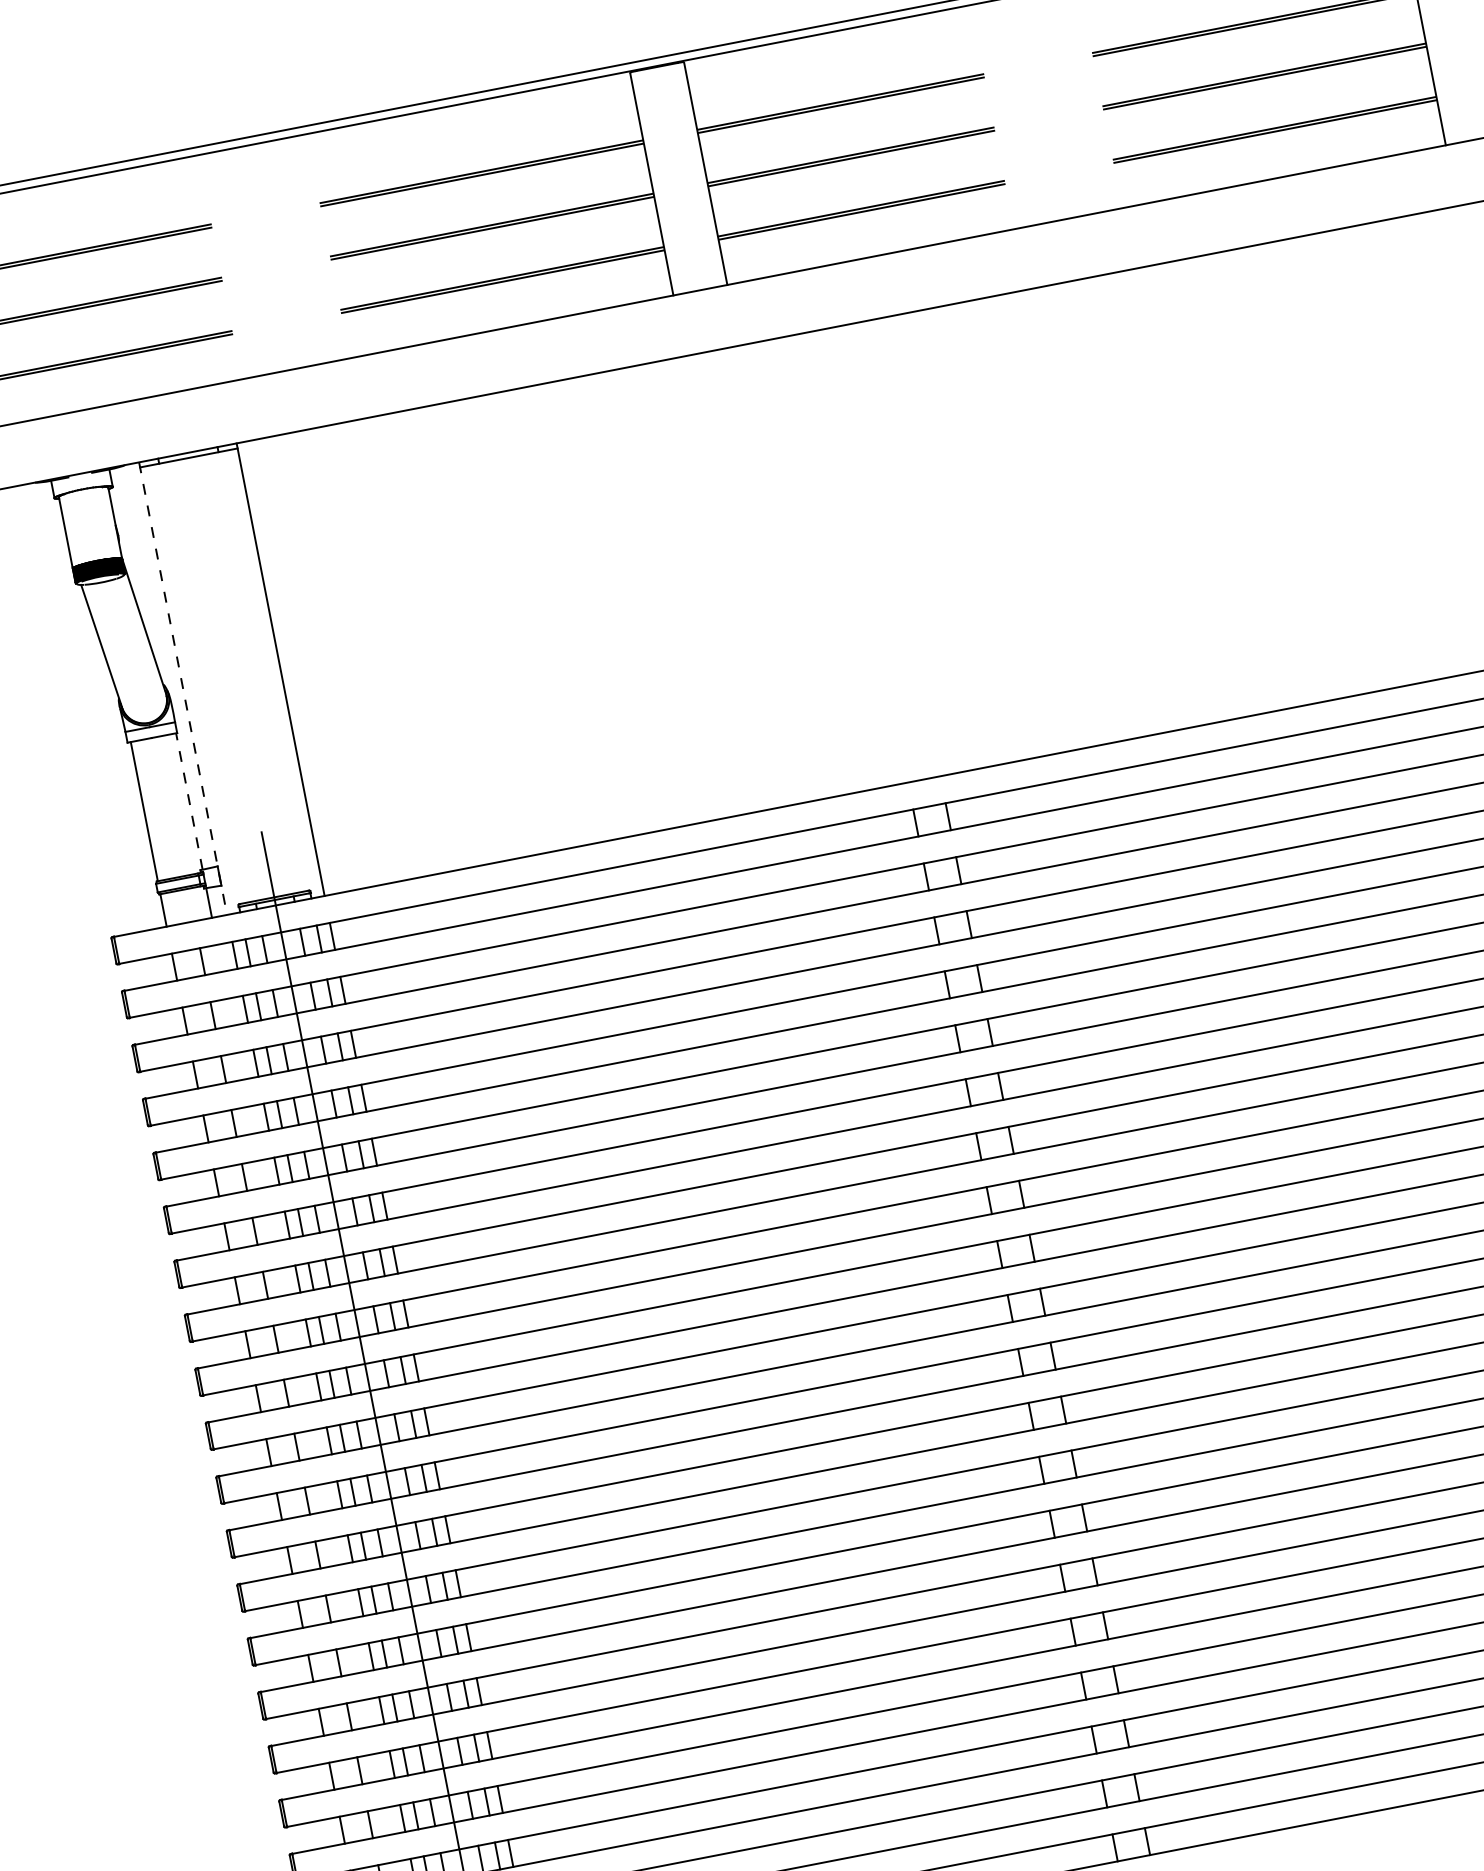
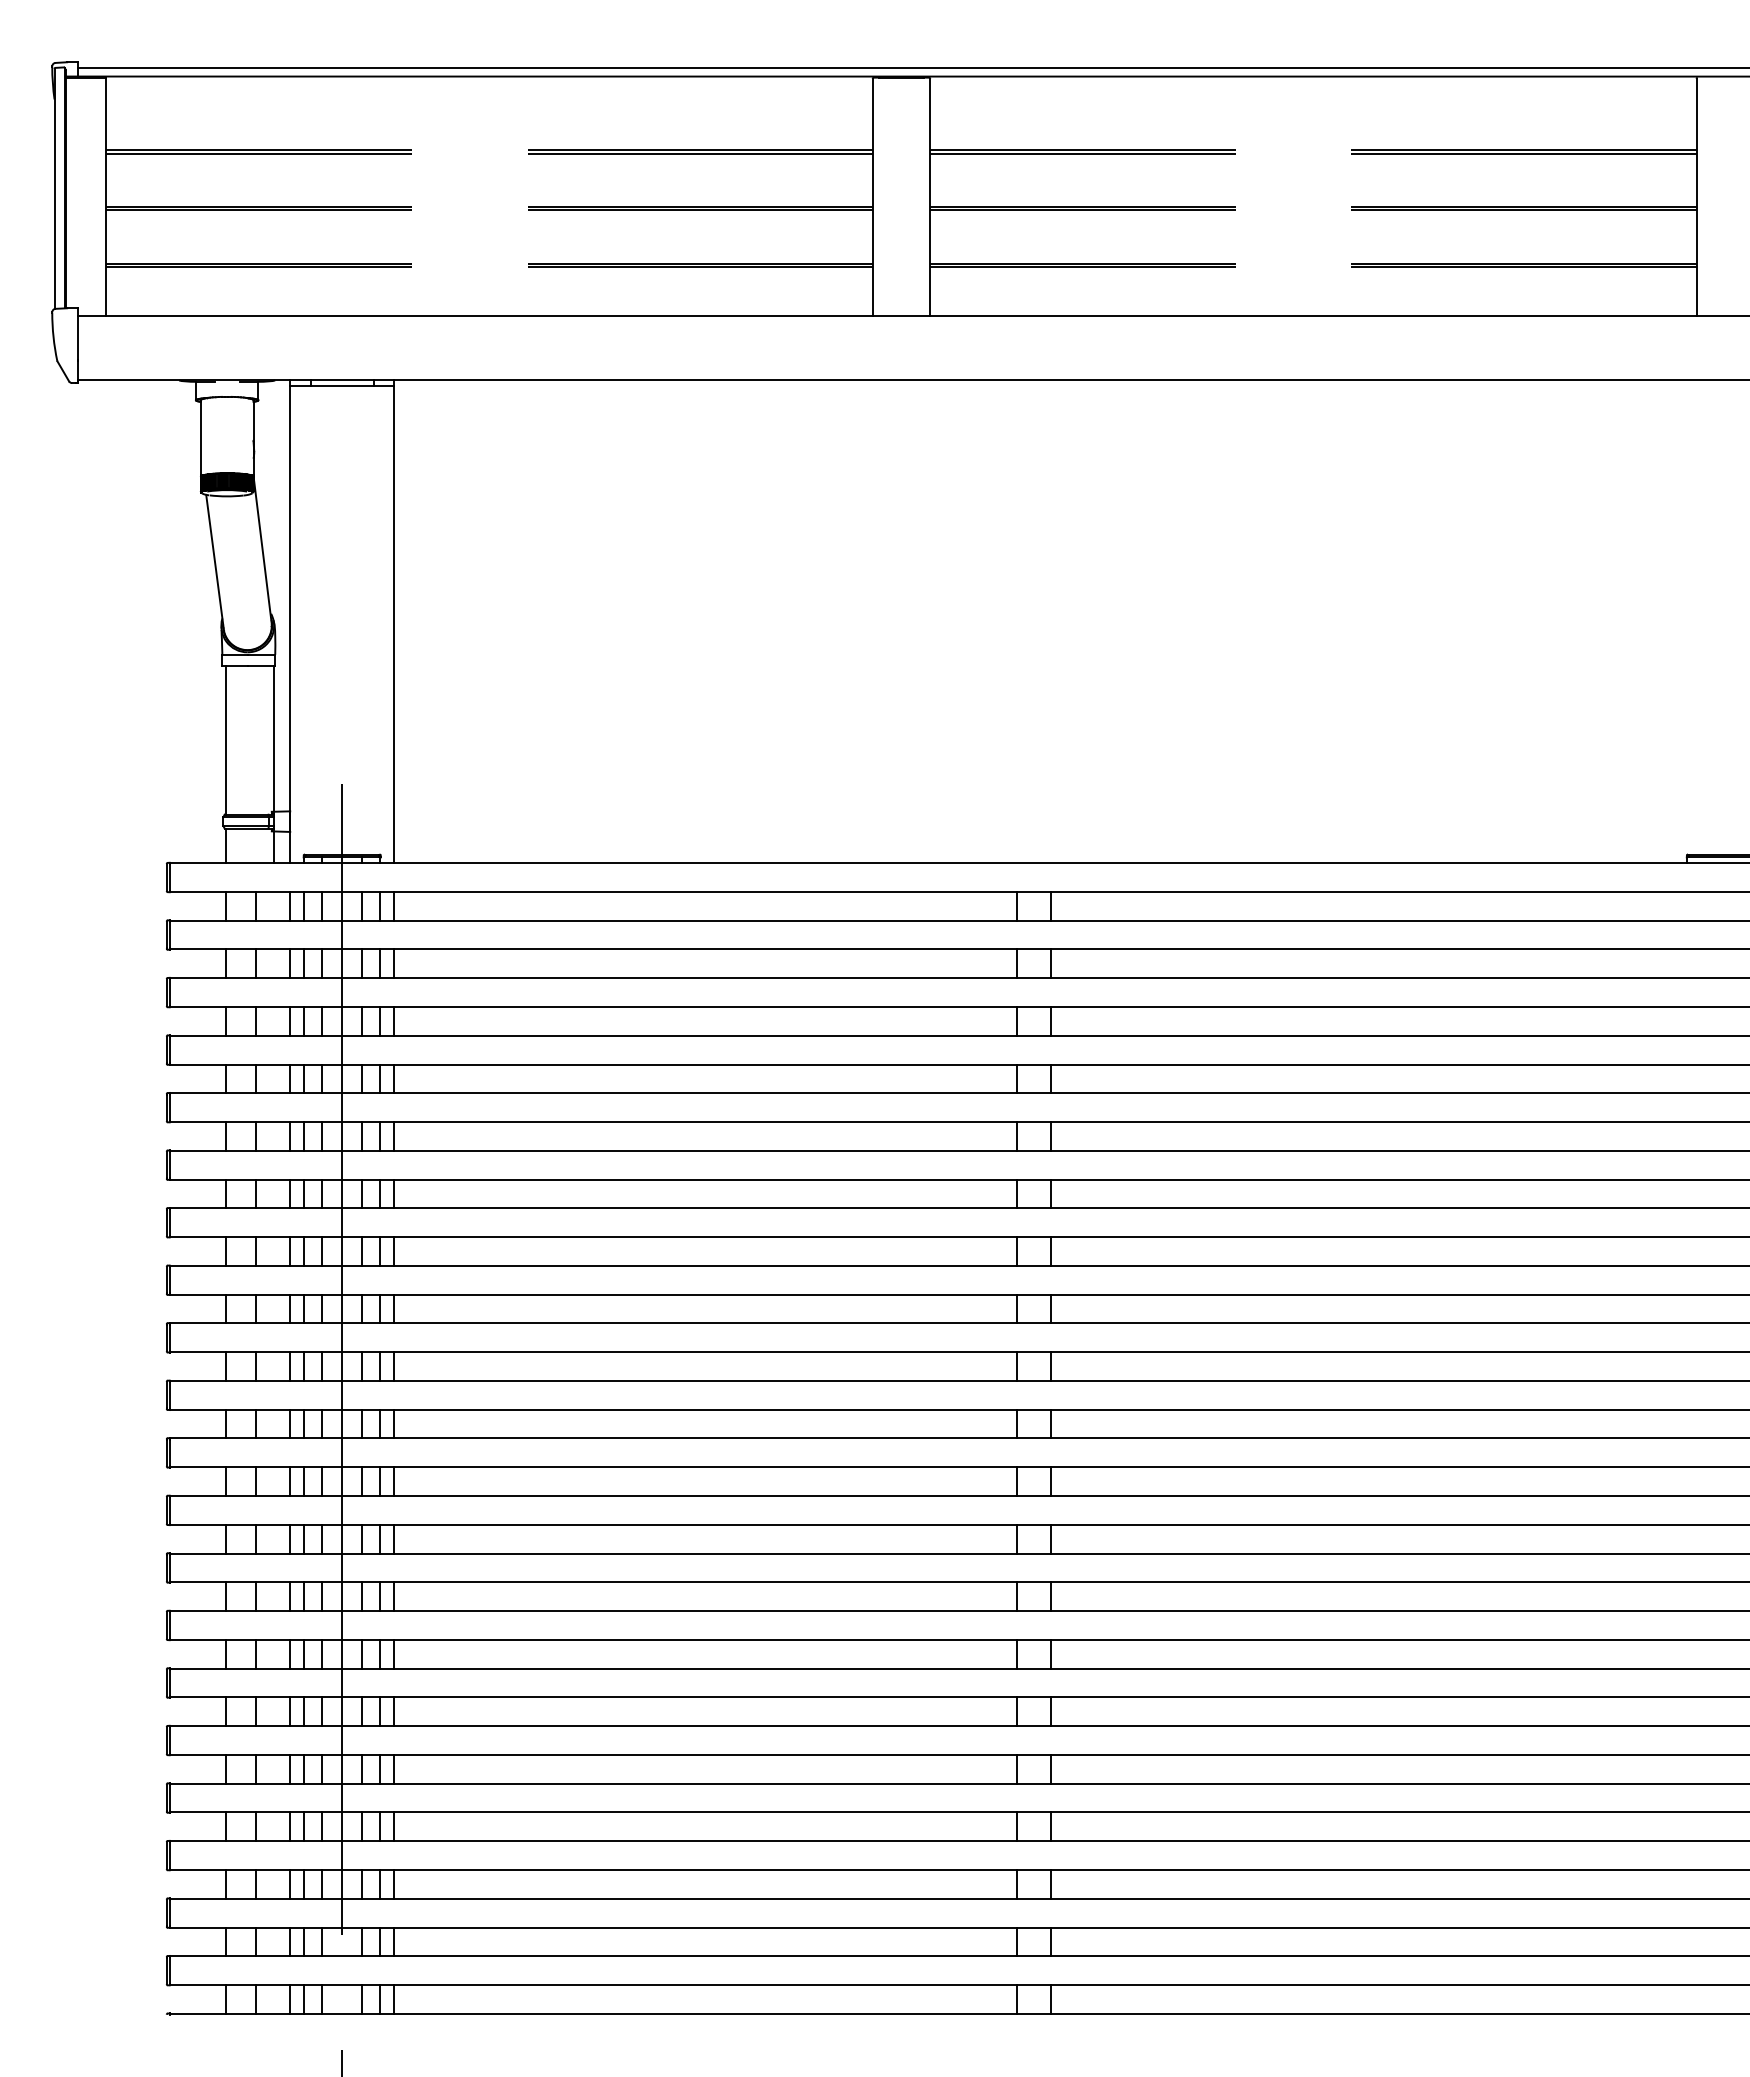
line: (183, 689) -> (290, 622), dashed -> solid
line: (189, 801) -> (274, 739), dashed -> solid

